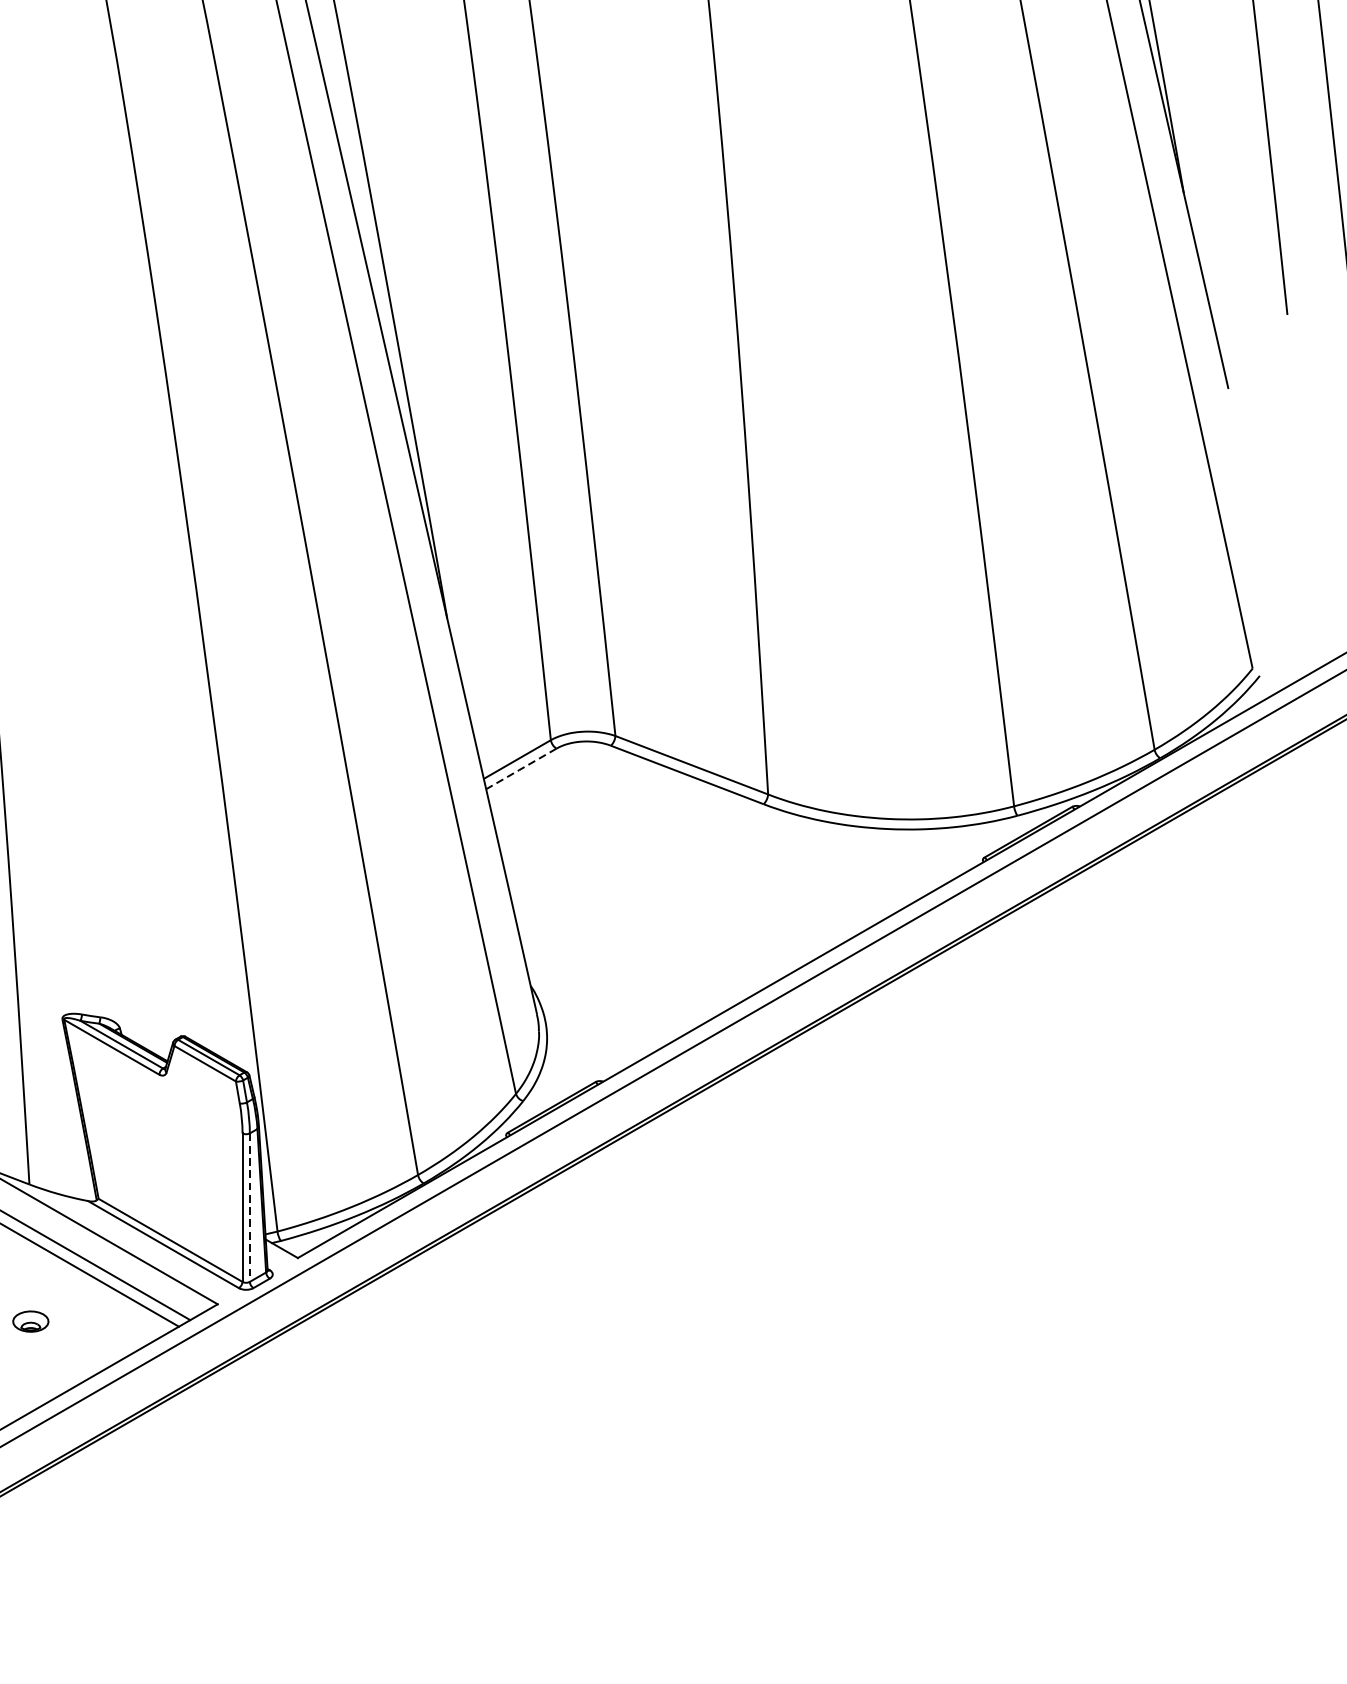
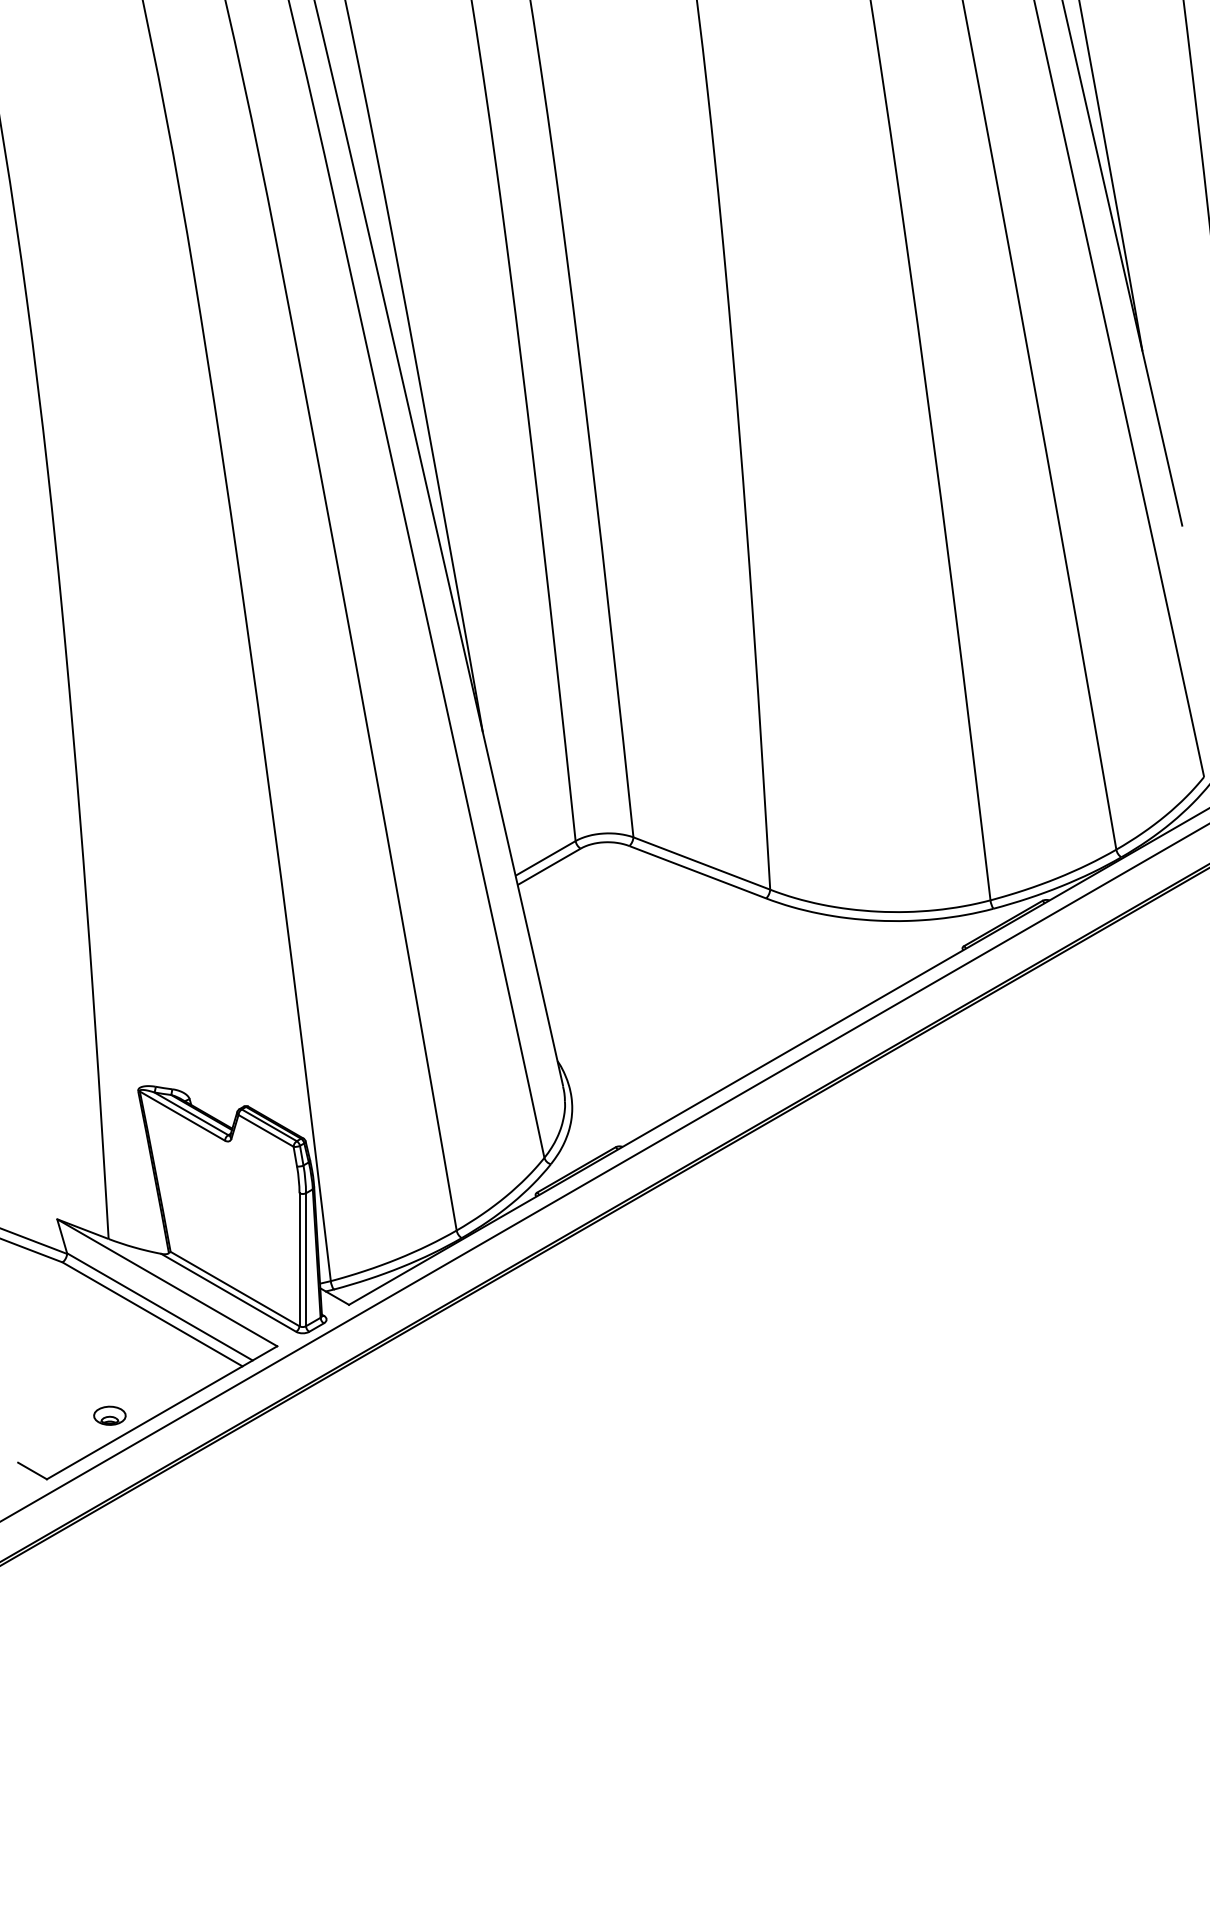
line: (520, 769) -> (548, 867), dashed -> solid
line: (250, 1208) -> (306, 1260), dashed -> solid
part: (30, 1321) -> (109, 1415), moved

